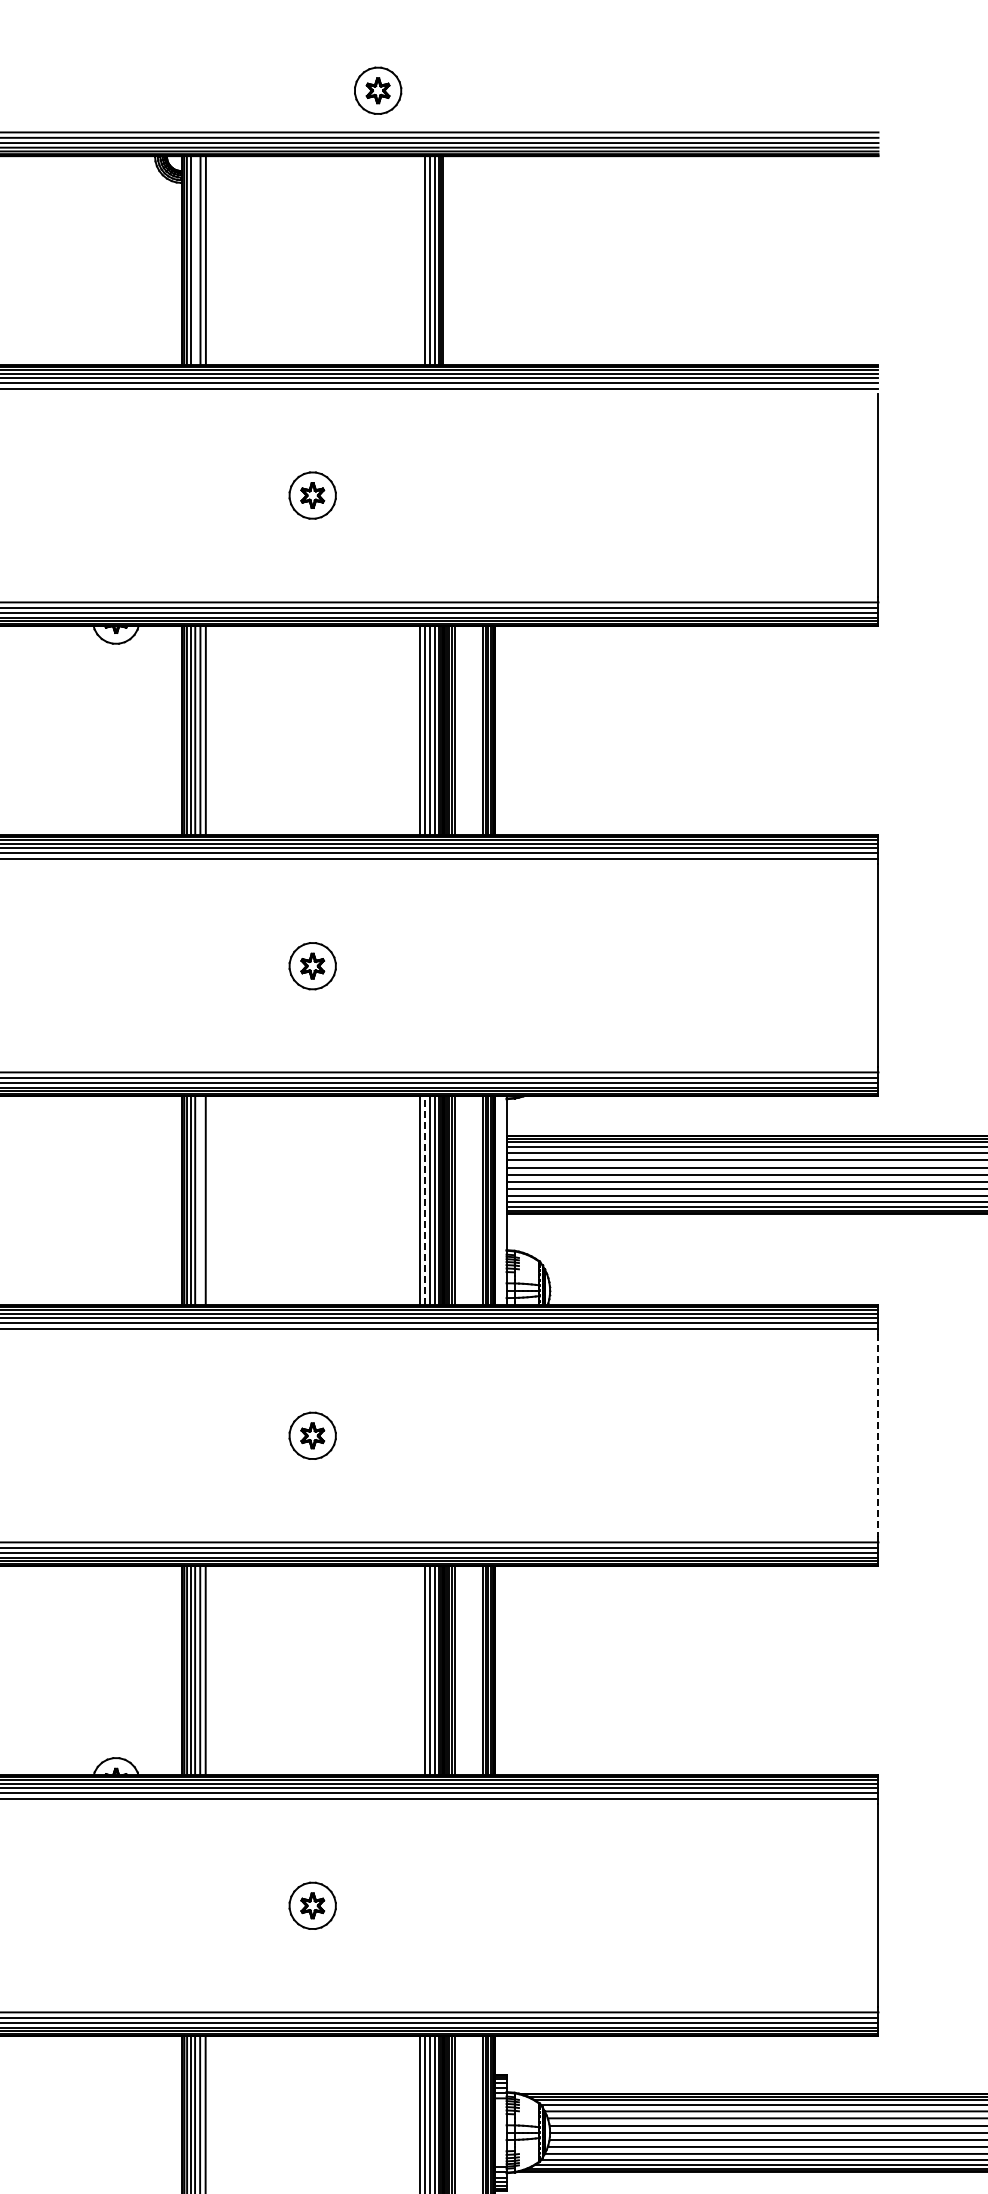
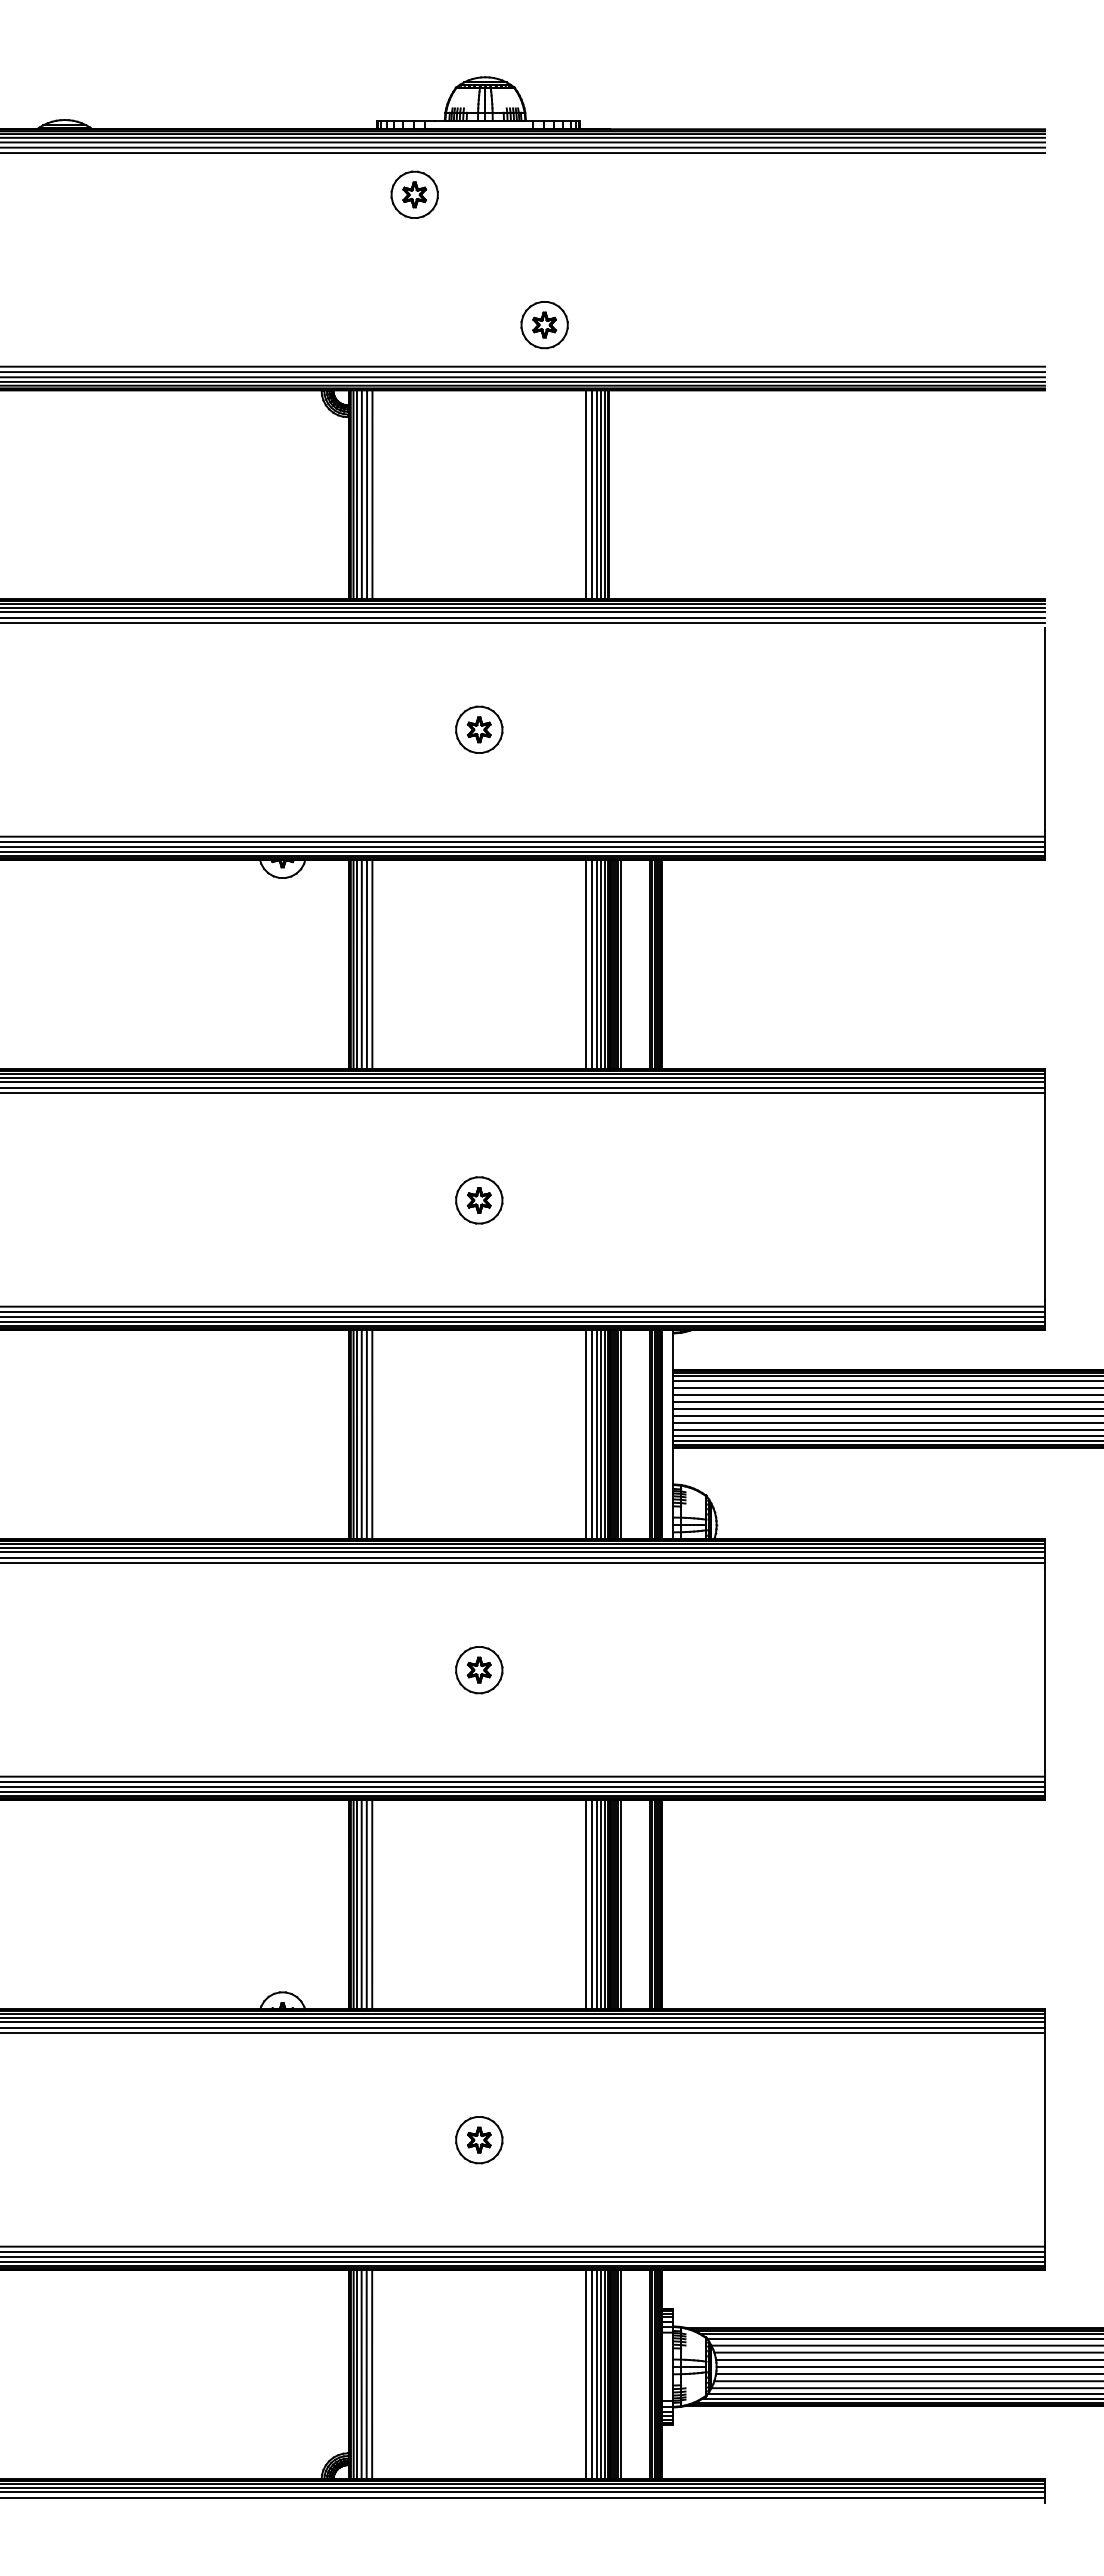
line: (194, 260) -> (361, 494), added
line: (419, 260) -> (586, 494), added
line: (199, 1200) -> (366, 1434), added
line: (424, 1200) -> (591, 1434), dashed -> solid
line: (878, 1435) -> (1045, 1669), dashed -> solid
line: (419, 1670) -> (586, 1904), added

